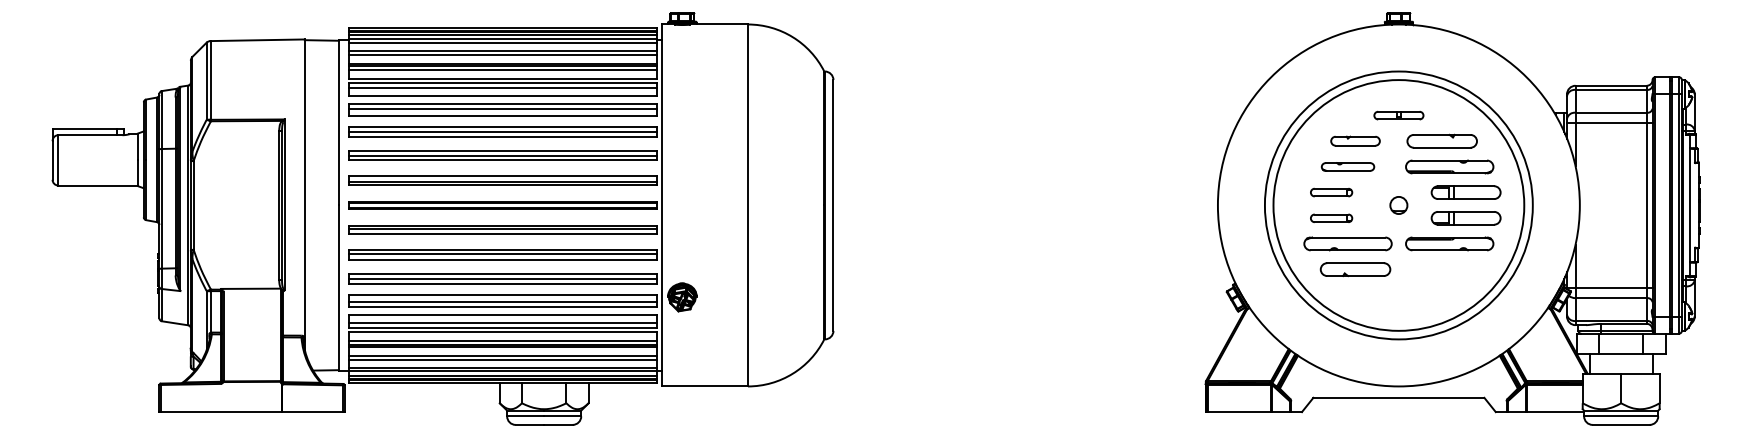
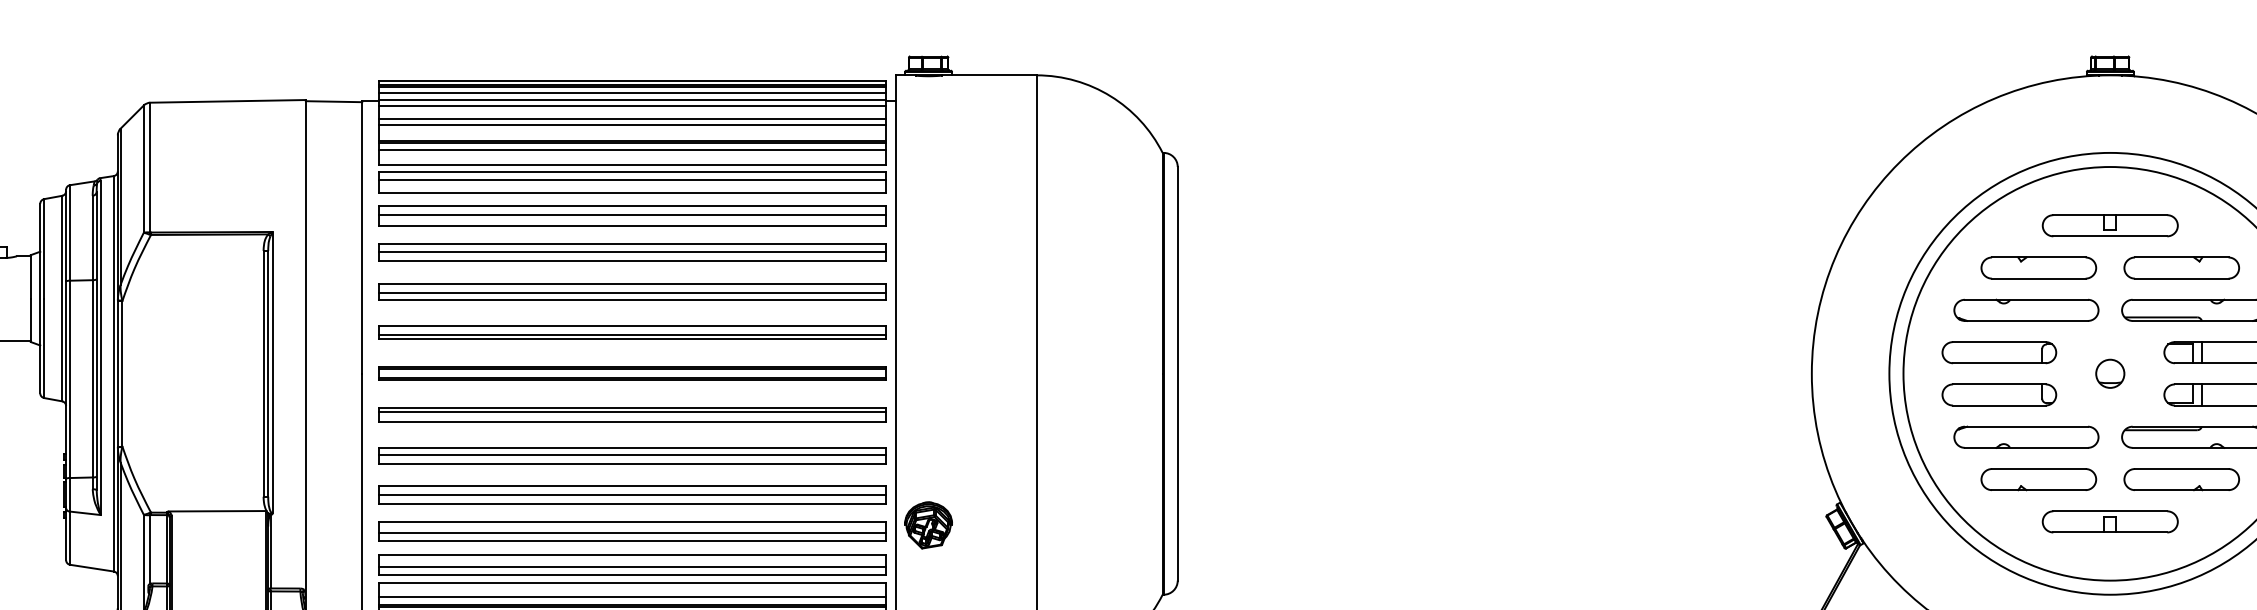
part: (1398, 115) -> (2109, 225), size x1.67
part: (1355, 140) -> (2038, 266), size x1.43
part: (1347, 166) -> (2025, 309), size x1.67
part: (1331, 192) -> (1999, 352), size x1.67
part: (1331, 218) -> (1999, 395), size x1.67
part: (1441, 269) -> (2180, 479), added
part: (1398, 295) -> (2109, 522), added

